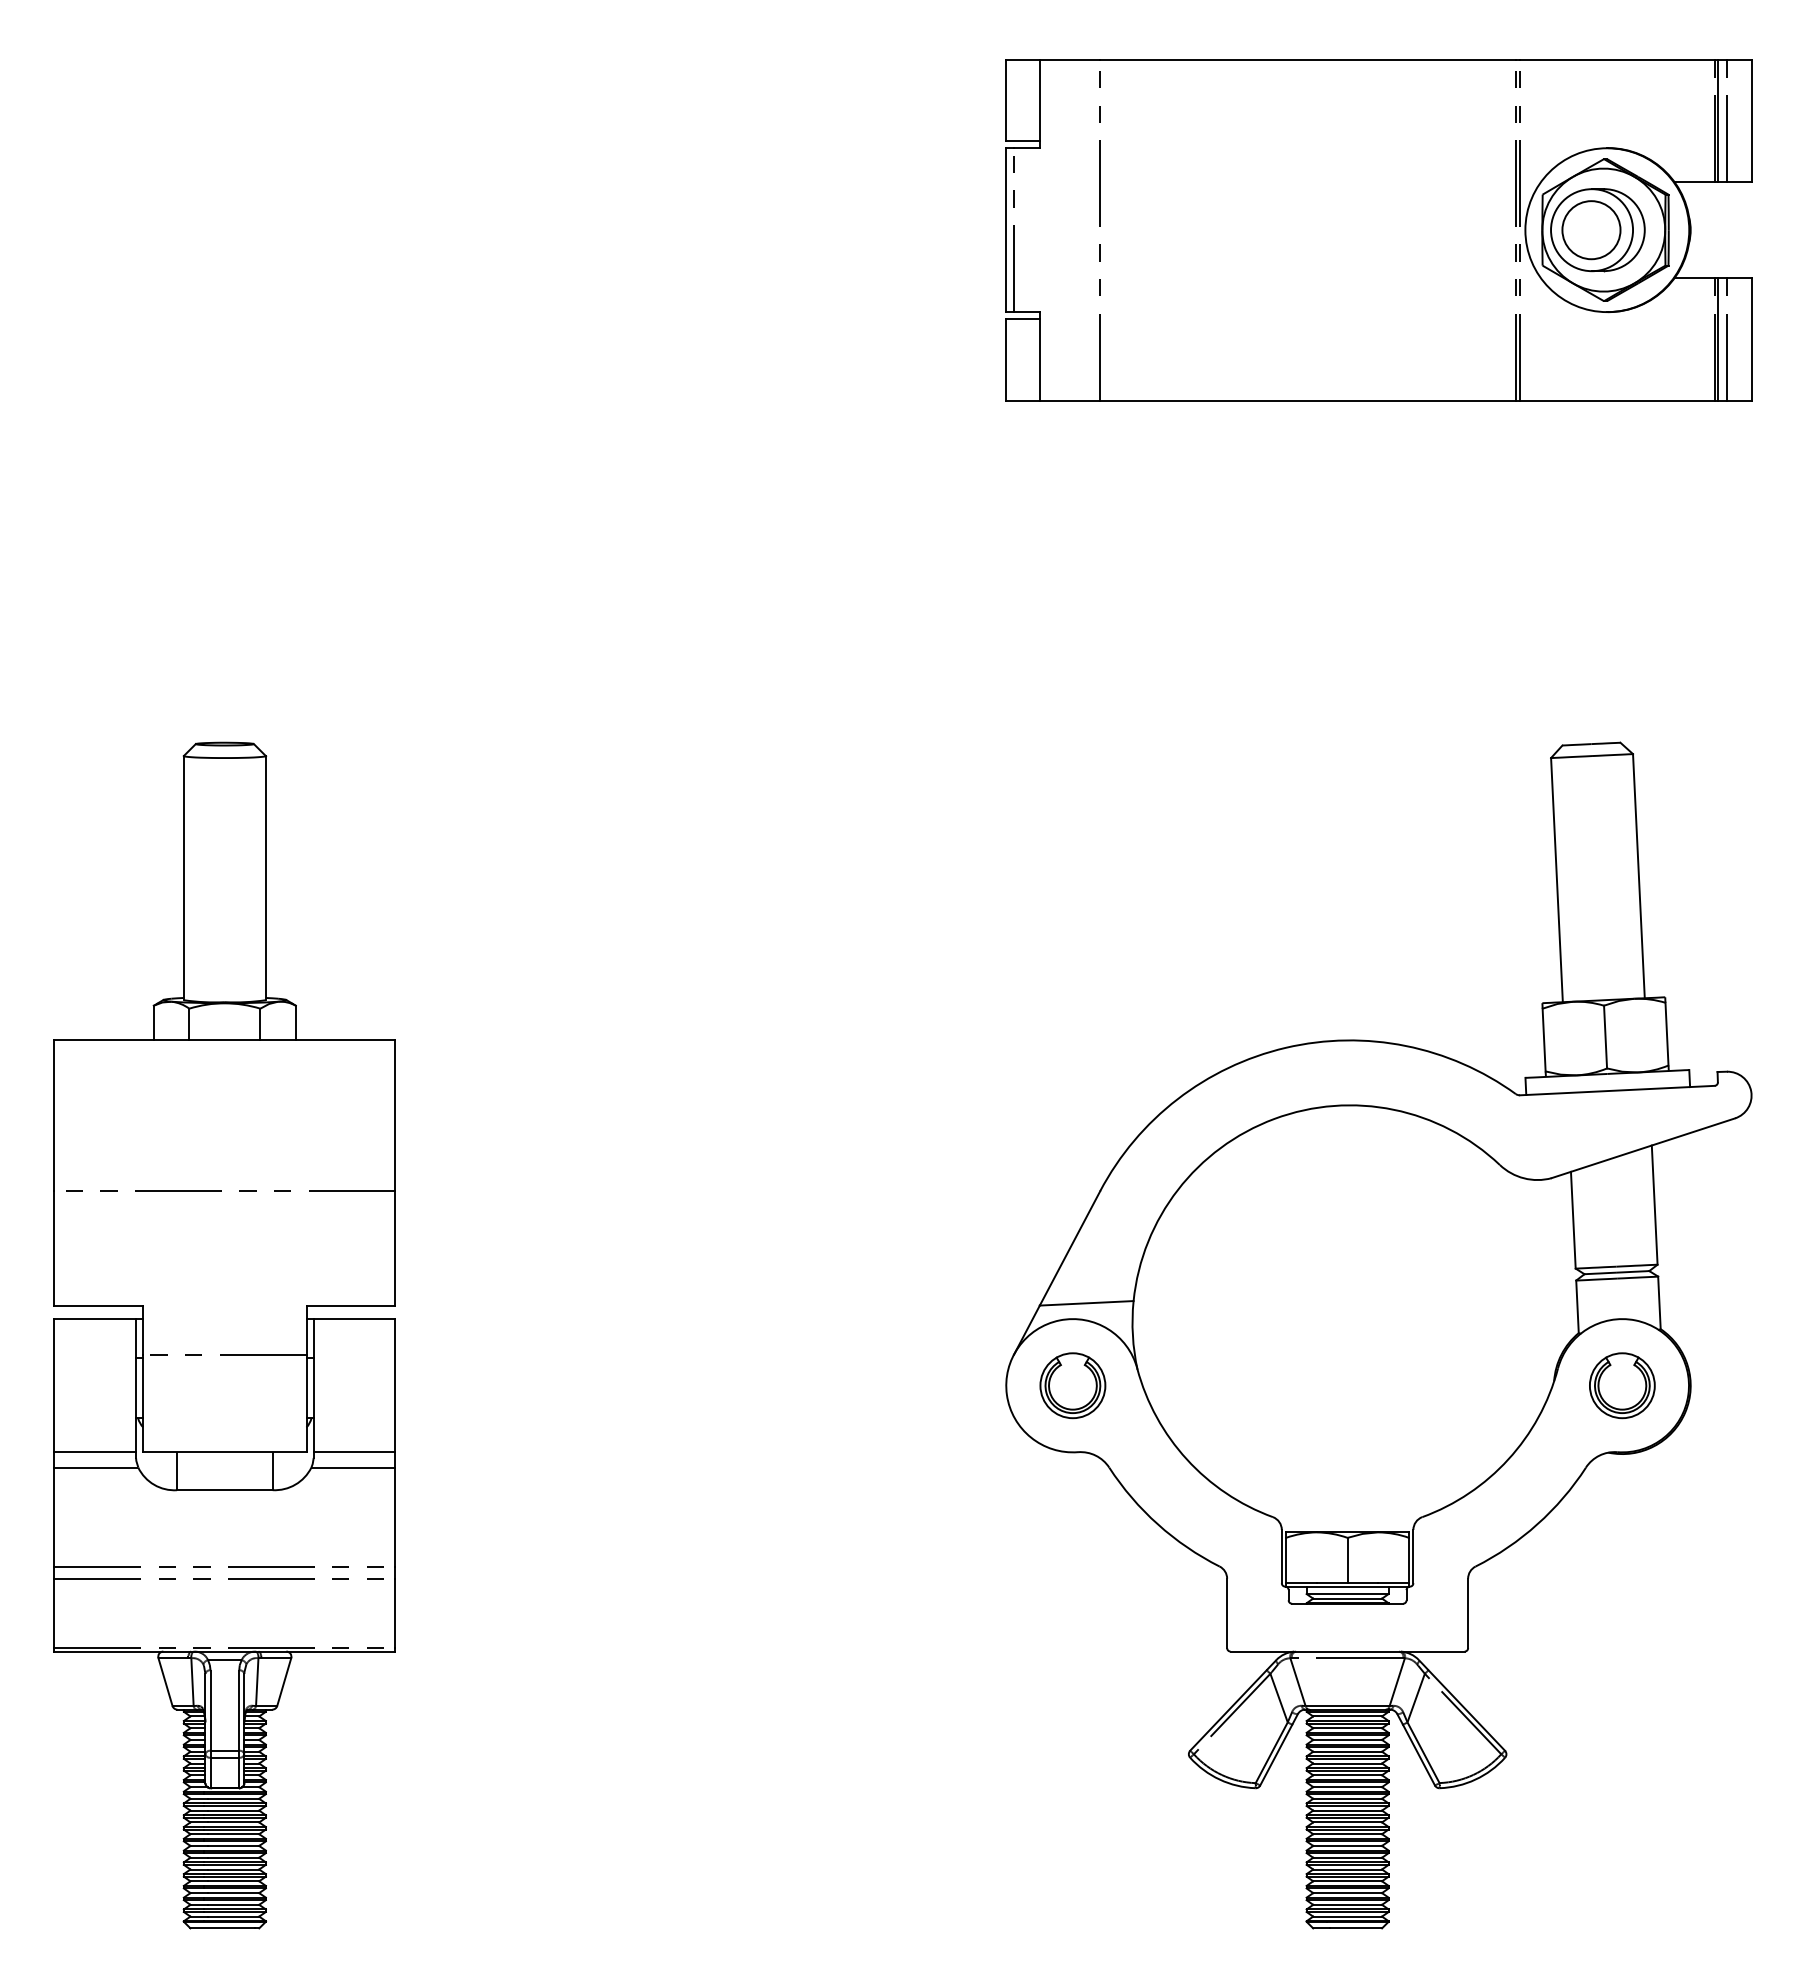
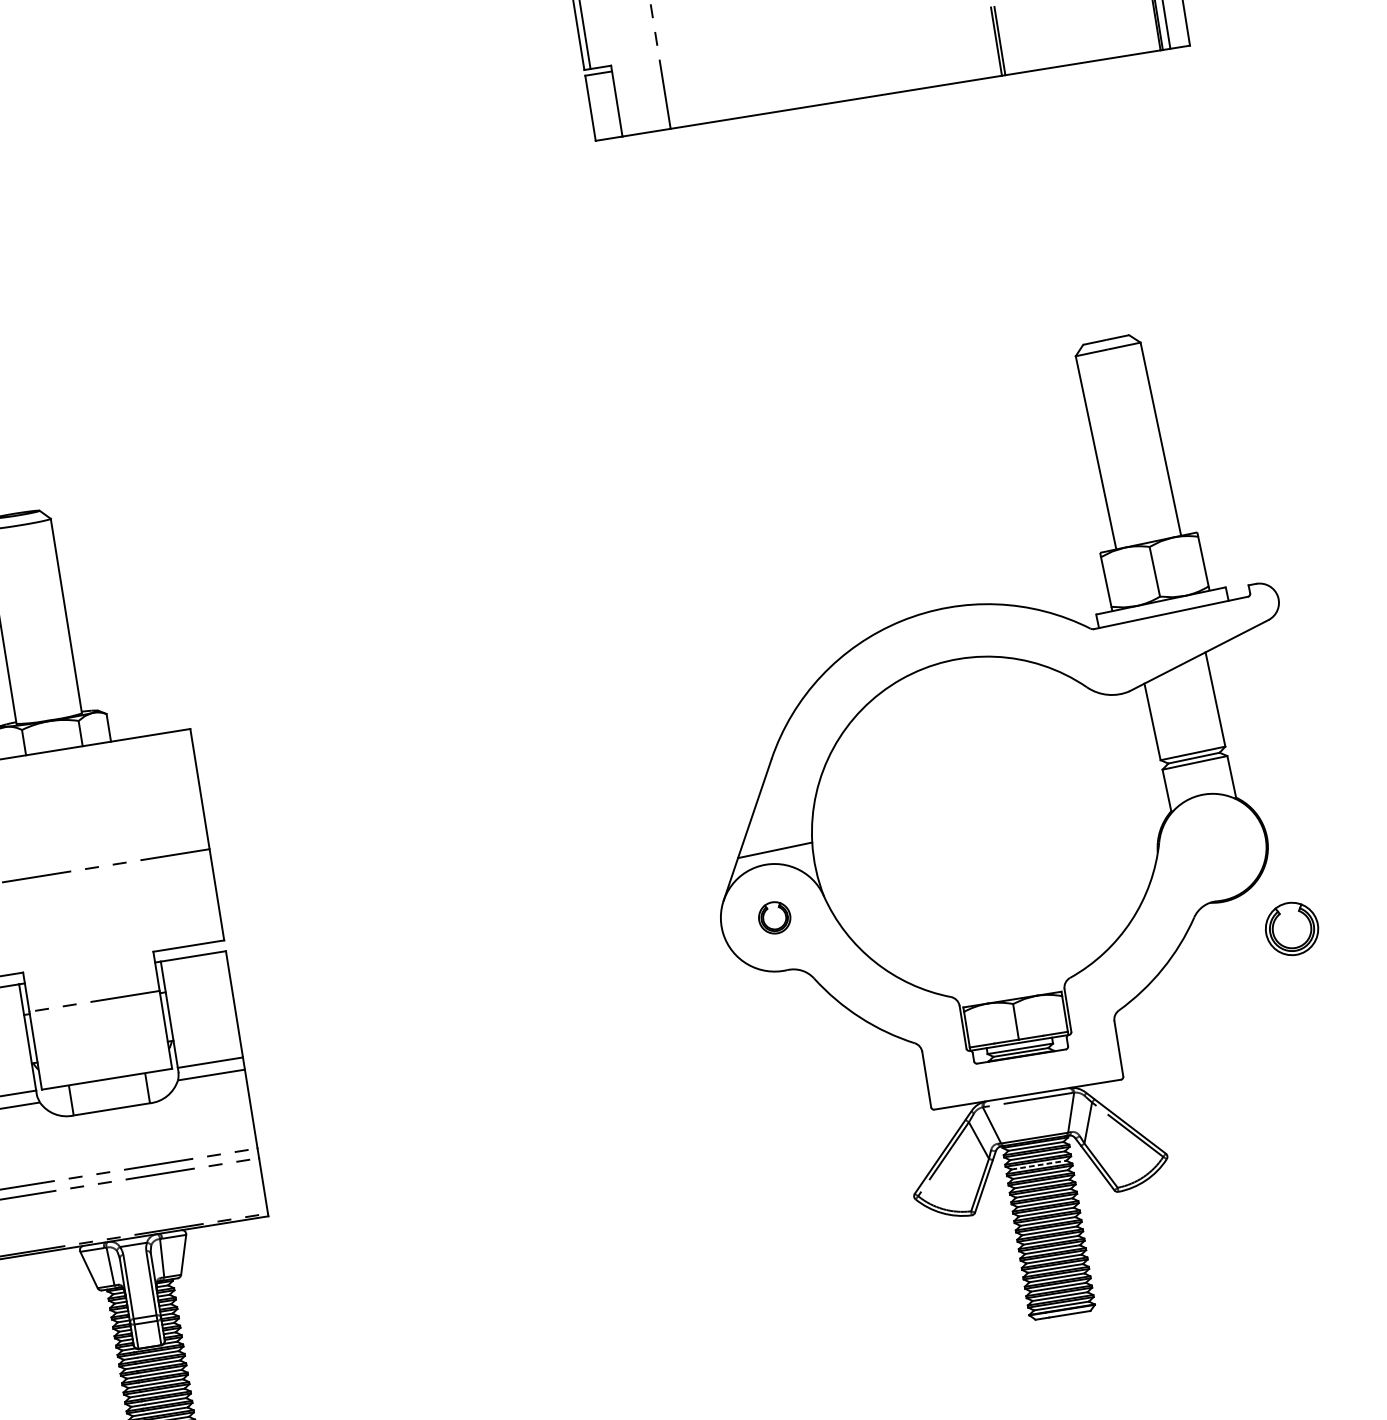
part: (1072, 1385) -> (774, 917), size x0.6
part: (1622, 1385) -> (1292, 928), moved
line: (1348, 1739) -> (1039, 1164), solid -> dashed

